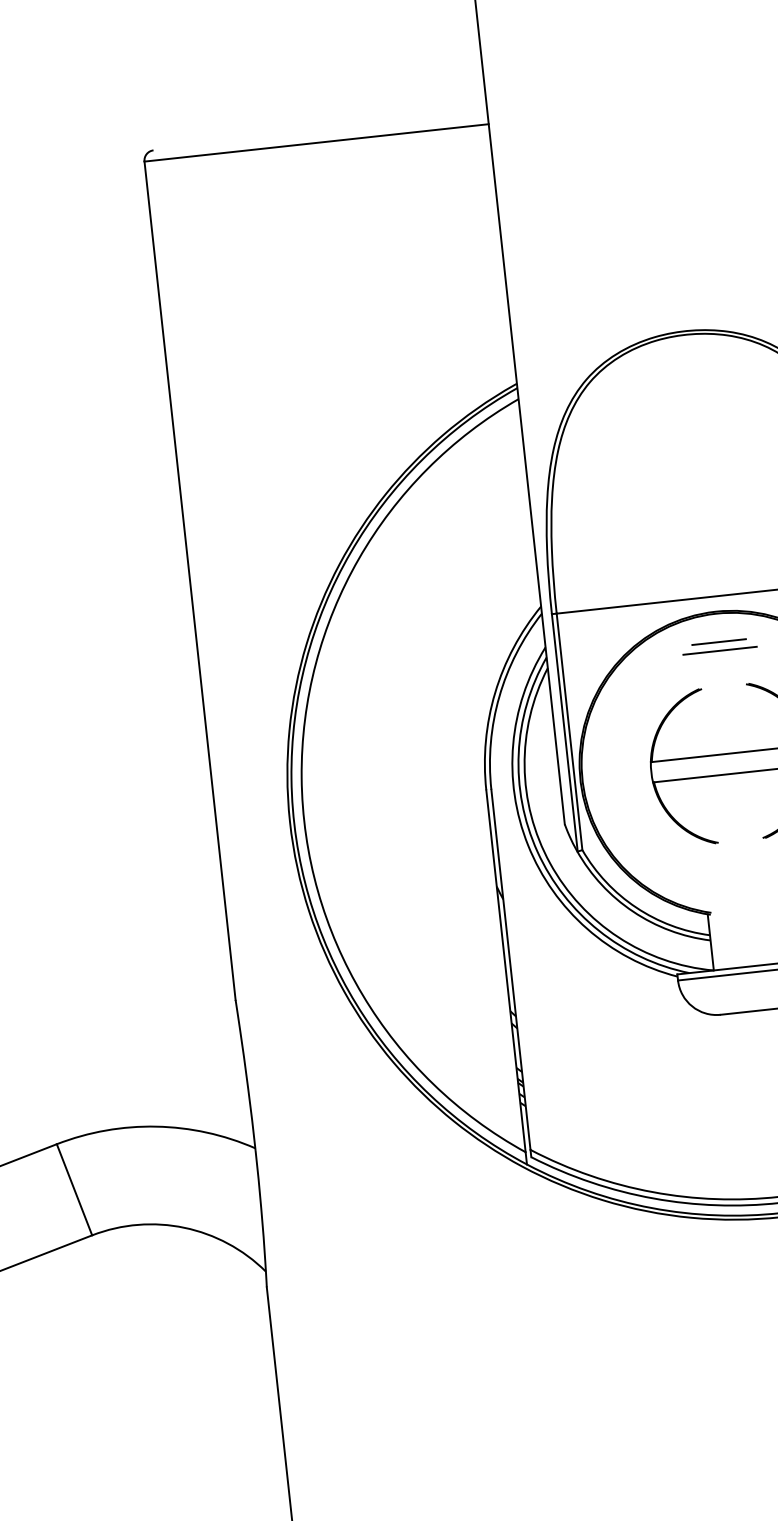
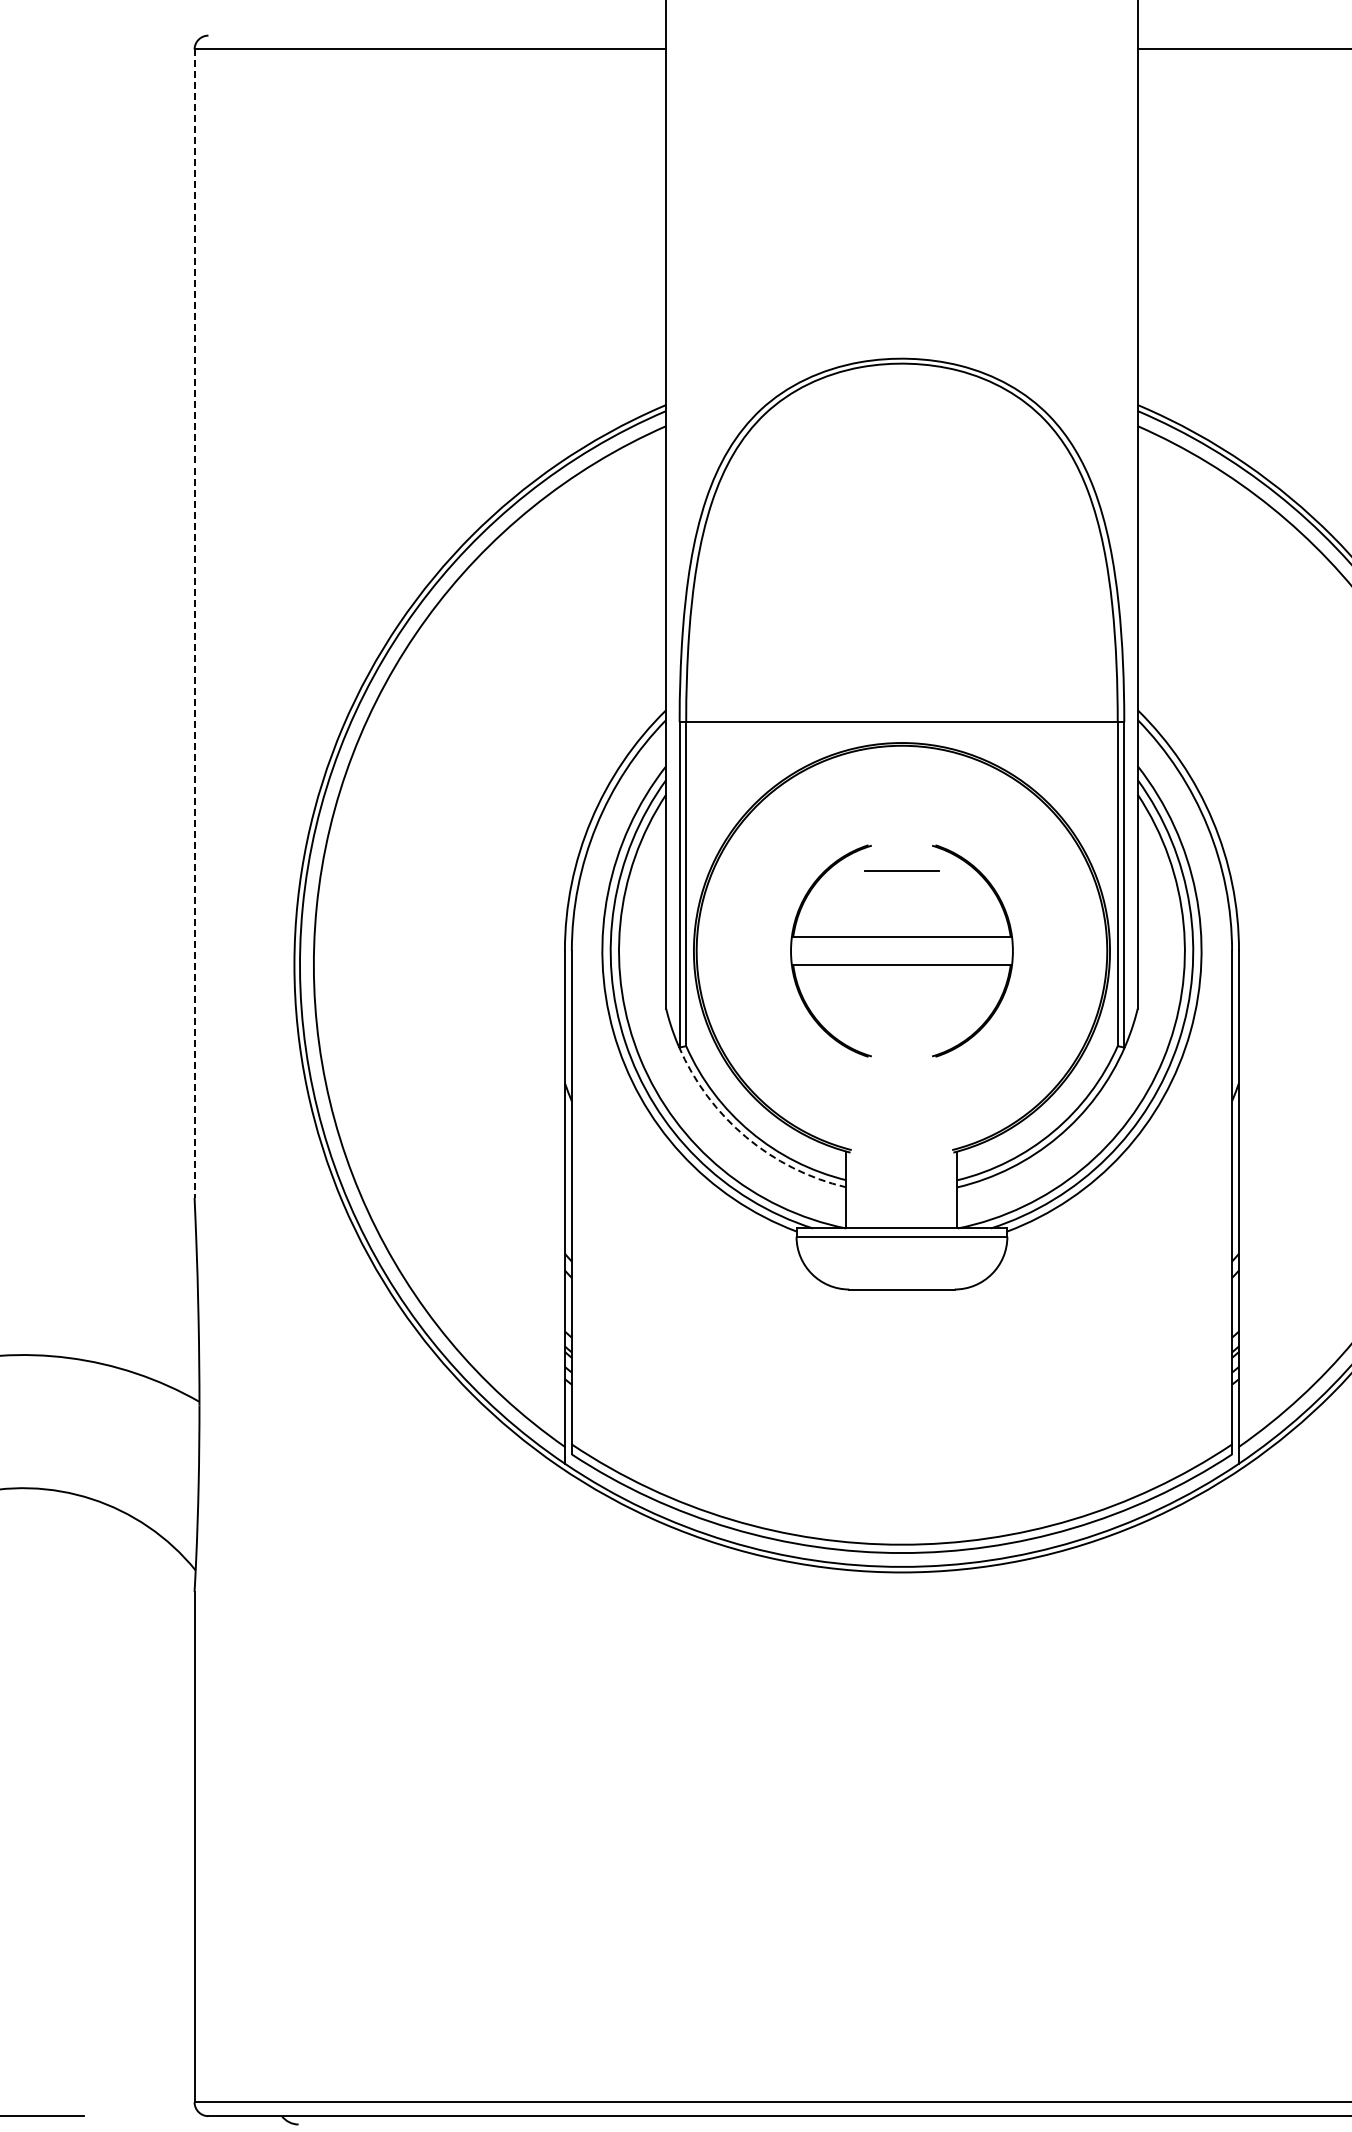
line: (190, 581) -> (194, 624), solid -> dashed
line: (718, 642) -> (901, 870), moved
line: (719, 650) -> (901, 796), removed
arc: (632, 911) -> (745, 1136), solid -> dashed

